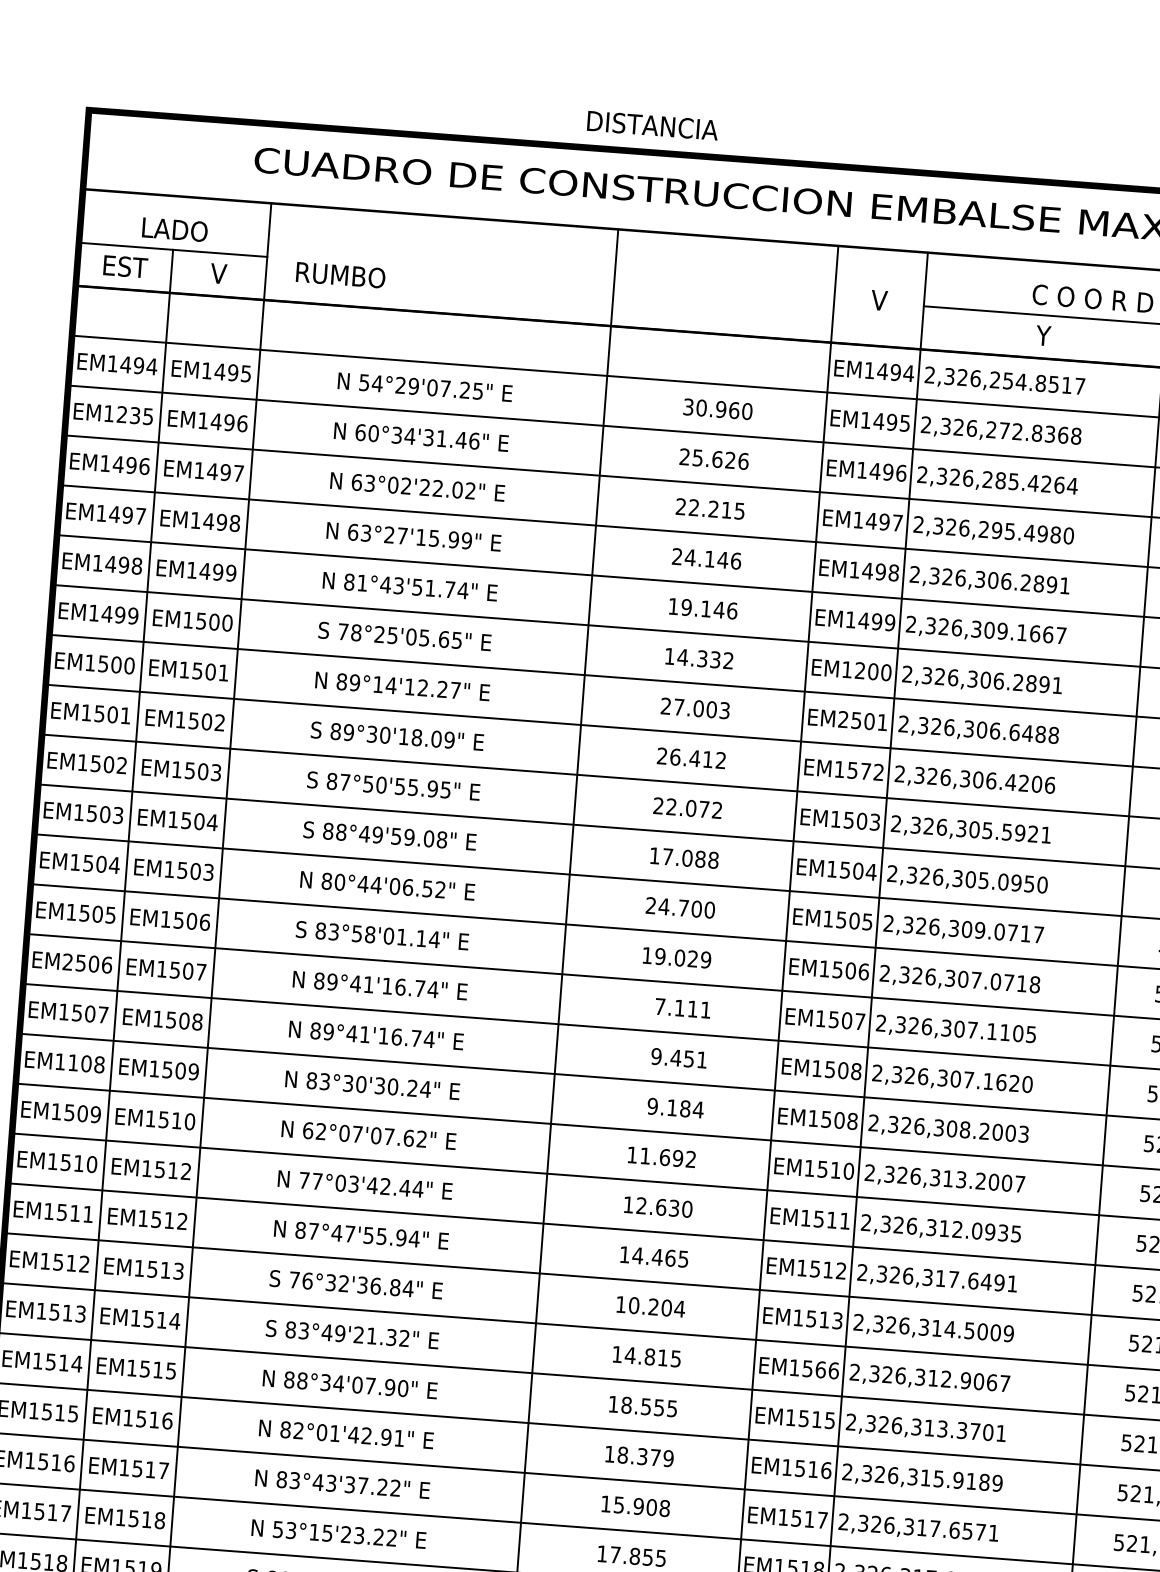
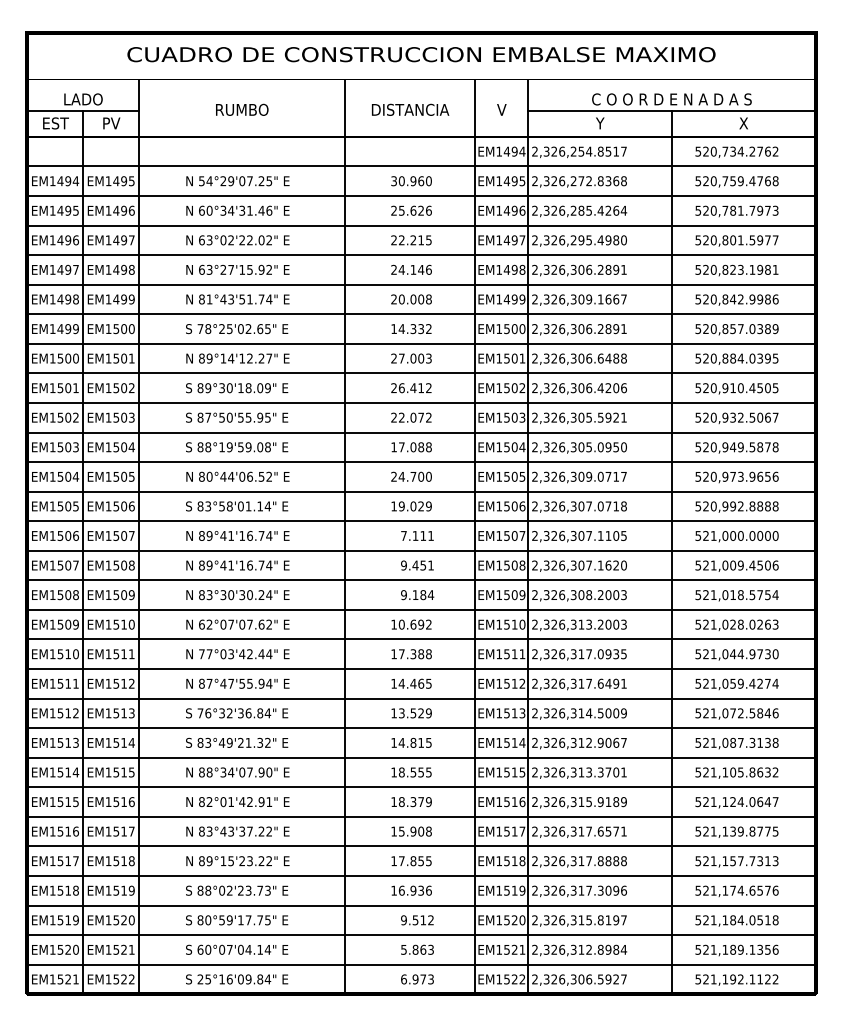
text: (652, 125) -> (410, 109), moved
text: (219, 273) -> (111, 123), V -> PV
text: (341, 274) -> (242, 109), moved
text: (128, 414) -> (64, 210), EM1235 -> EM1495
text: (467, 540) -> (269, 269), 63°27'15.99" -> 63°27'15.92"
text: (702, 608) -> (411, 299), 19.146 -> 20.008
text: (424, 638) -> (248, 329), 78°25'05.65" -> 78°25'02.65"
text: (859, 671) -> (506, 329), EM1200 -> EM1500
text: (842, 719) -> (498, 358), EM2501 -> EM1501
text: (865, 771) -> (514, 388), EM1572 -> EM1502
text: (363, 834) -> (221, 447), 88°49'59.08" -> 88°19'59.08"
text: (208, 870) -> (131, 475), EM1503 -> EM1505
text: (67, 961) -> (52, 535), EM2506 -> EM1506
text: (73, 1063) -> (60, 595), EM1108 -> EM1508
text: (852, 1122) -> (522, 595), EM1508 -> EM1509
text: (644, 1155) -> (401, 624), 11.692 -> 10.692
text: (185, 1170) -> (131, 653), EM1512 -> EM1511
text: (1019, 1183) -> (623, 624), 2,326,313.2007 -> 2,326,313.2003
text: (664, 1208) -> (415, 654), 12.630 -> 17.388
text: (956, 1230) -> (588, 654), 2,326,312.0935 -> 2,326,317.0935
text: (657, 1307) -> (415, 713), 10.204 -> 13.529
text: (827, 1369) -> (518, 742), EM1566 -> EM1514
text: (284, 1530) -> (205, 861), 53°15'23.22" -> 89°15'23.22"

